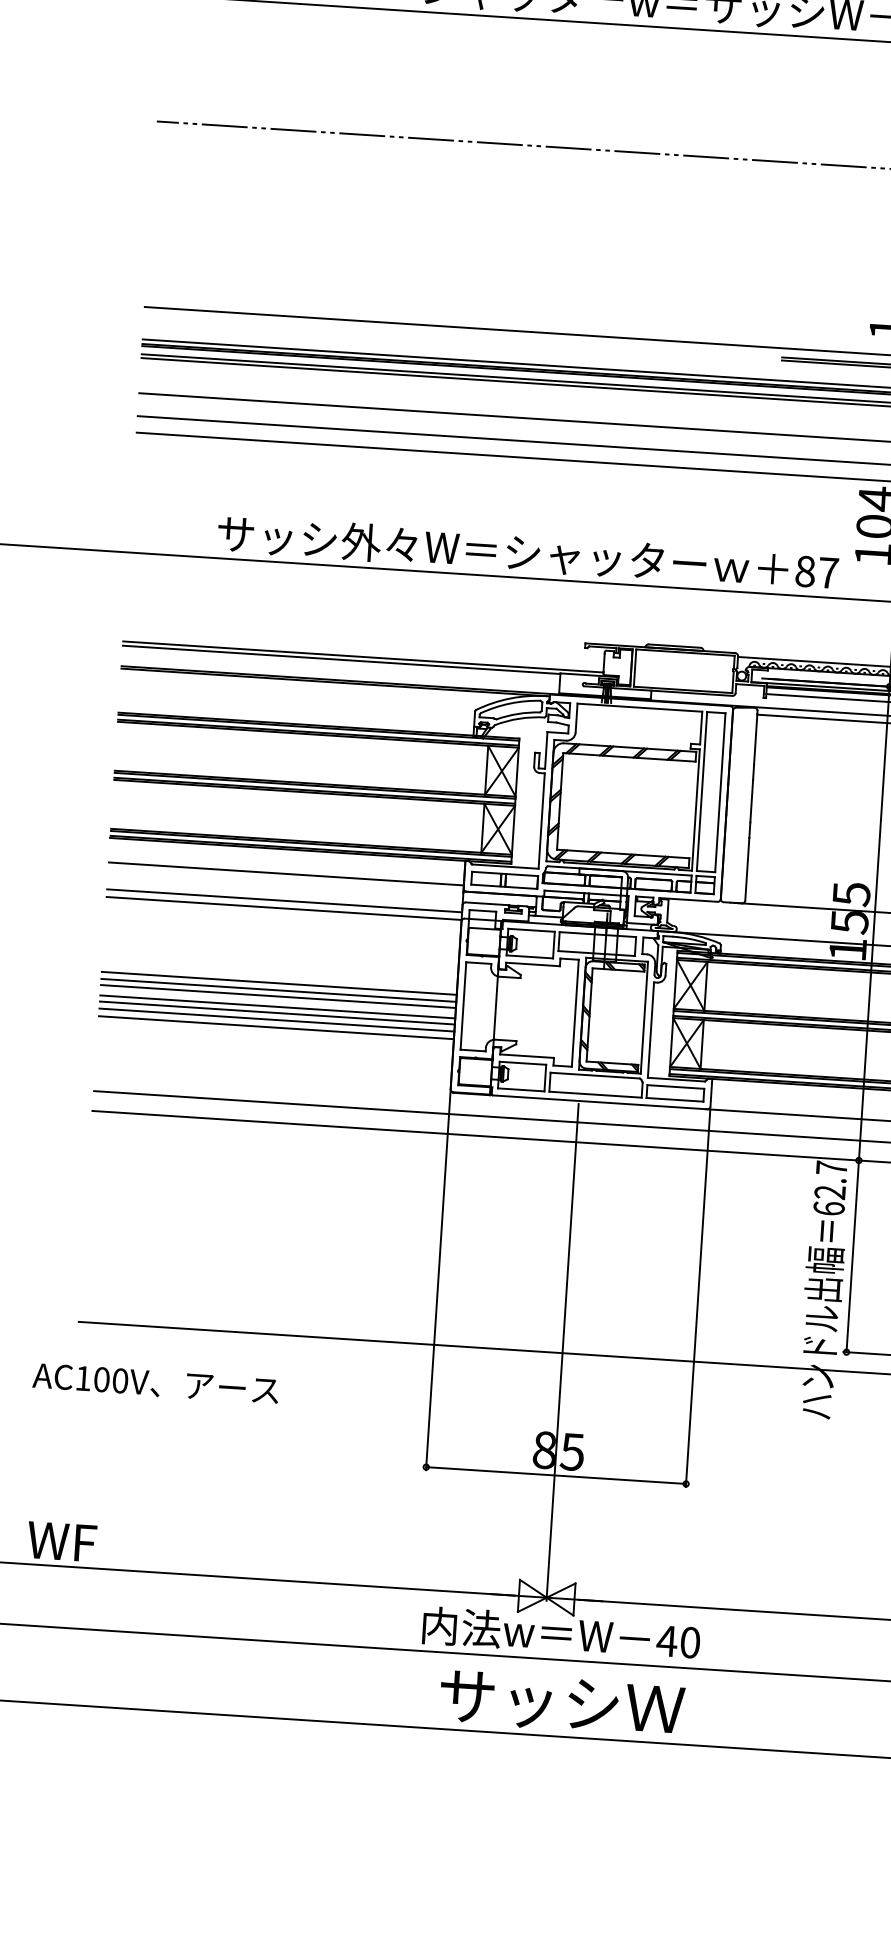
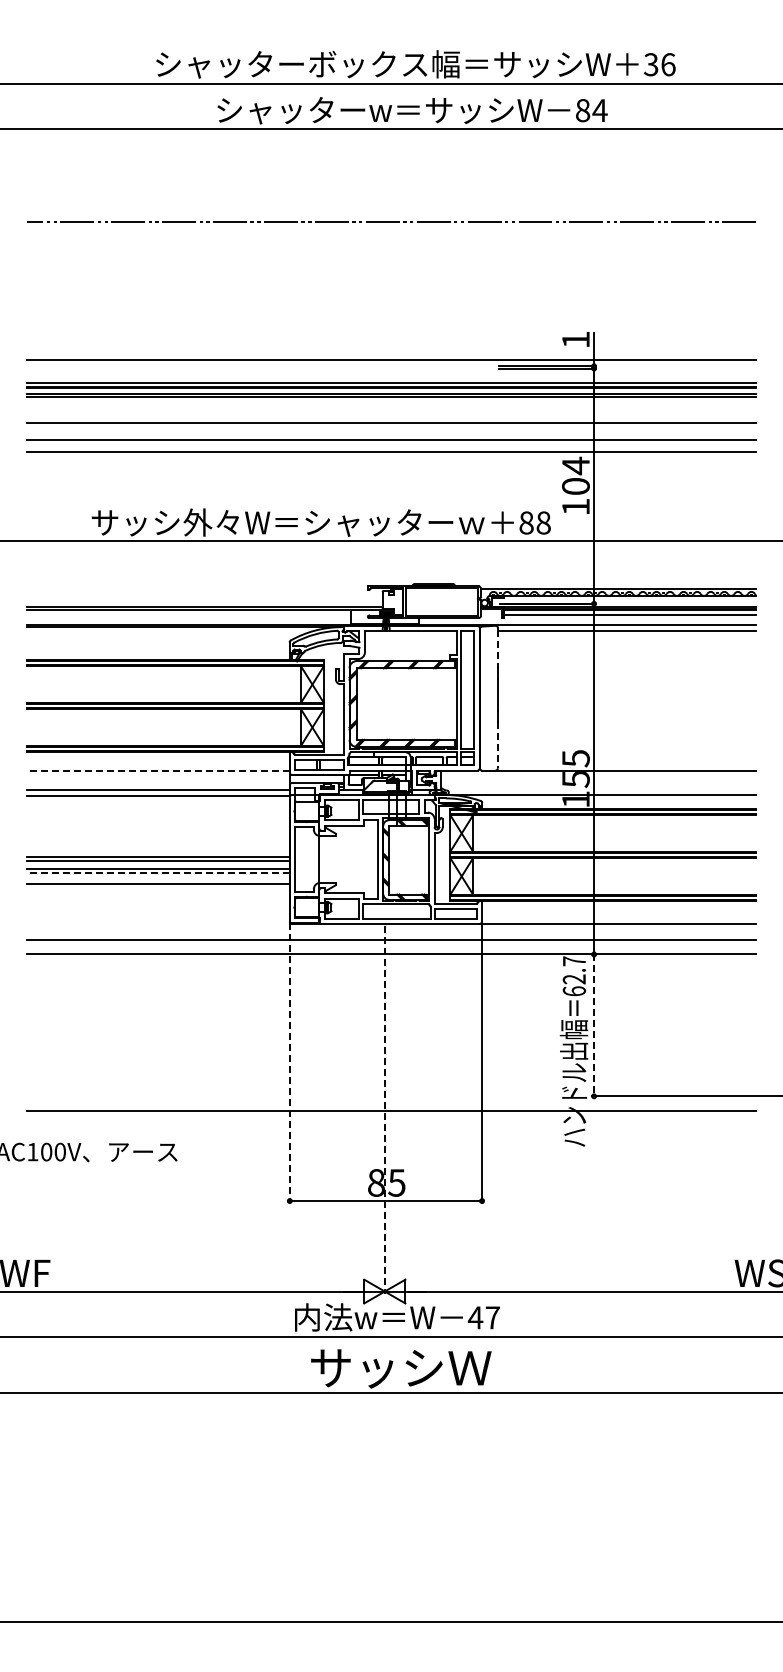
text: (828, 572) -> (543, 522), 87 -> 88
line: (755, 738) -> (497, 648), solid -> dashed
line: (746, 869) -> (497, 745), solid -> dashed
line: (285, 873) -> (157, 770), solid -> dashed
line: (279, 983) -> (158, 851), removed
line: (276, 1012) -> (157, 873), solid -> dashed
line: (276, 1019) -> (158, 878), removed
line: (853, 1256) -> (594, 1025), solid -> dashed
line: (437, 1281) -> (289, 1063), solid -> dashed
line: (562, 1353) -> (384, 1110), solid -> dashed
text: (689, 1642) -> (492, 1317), 40 -> 47

